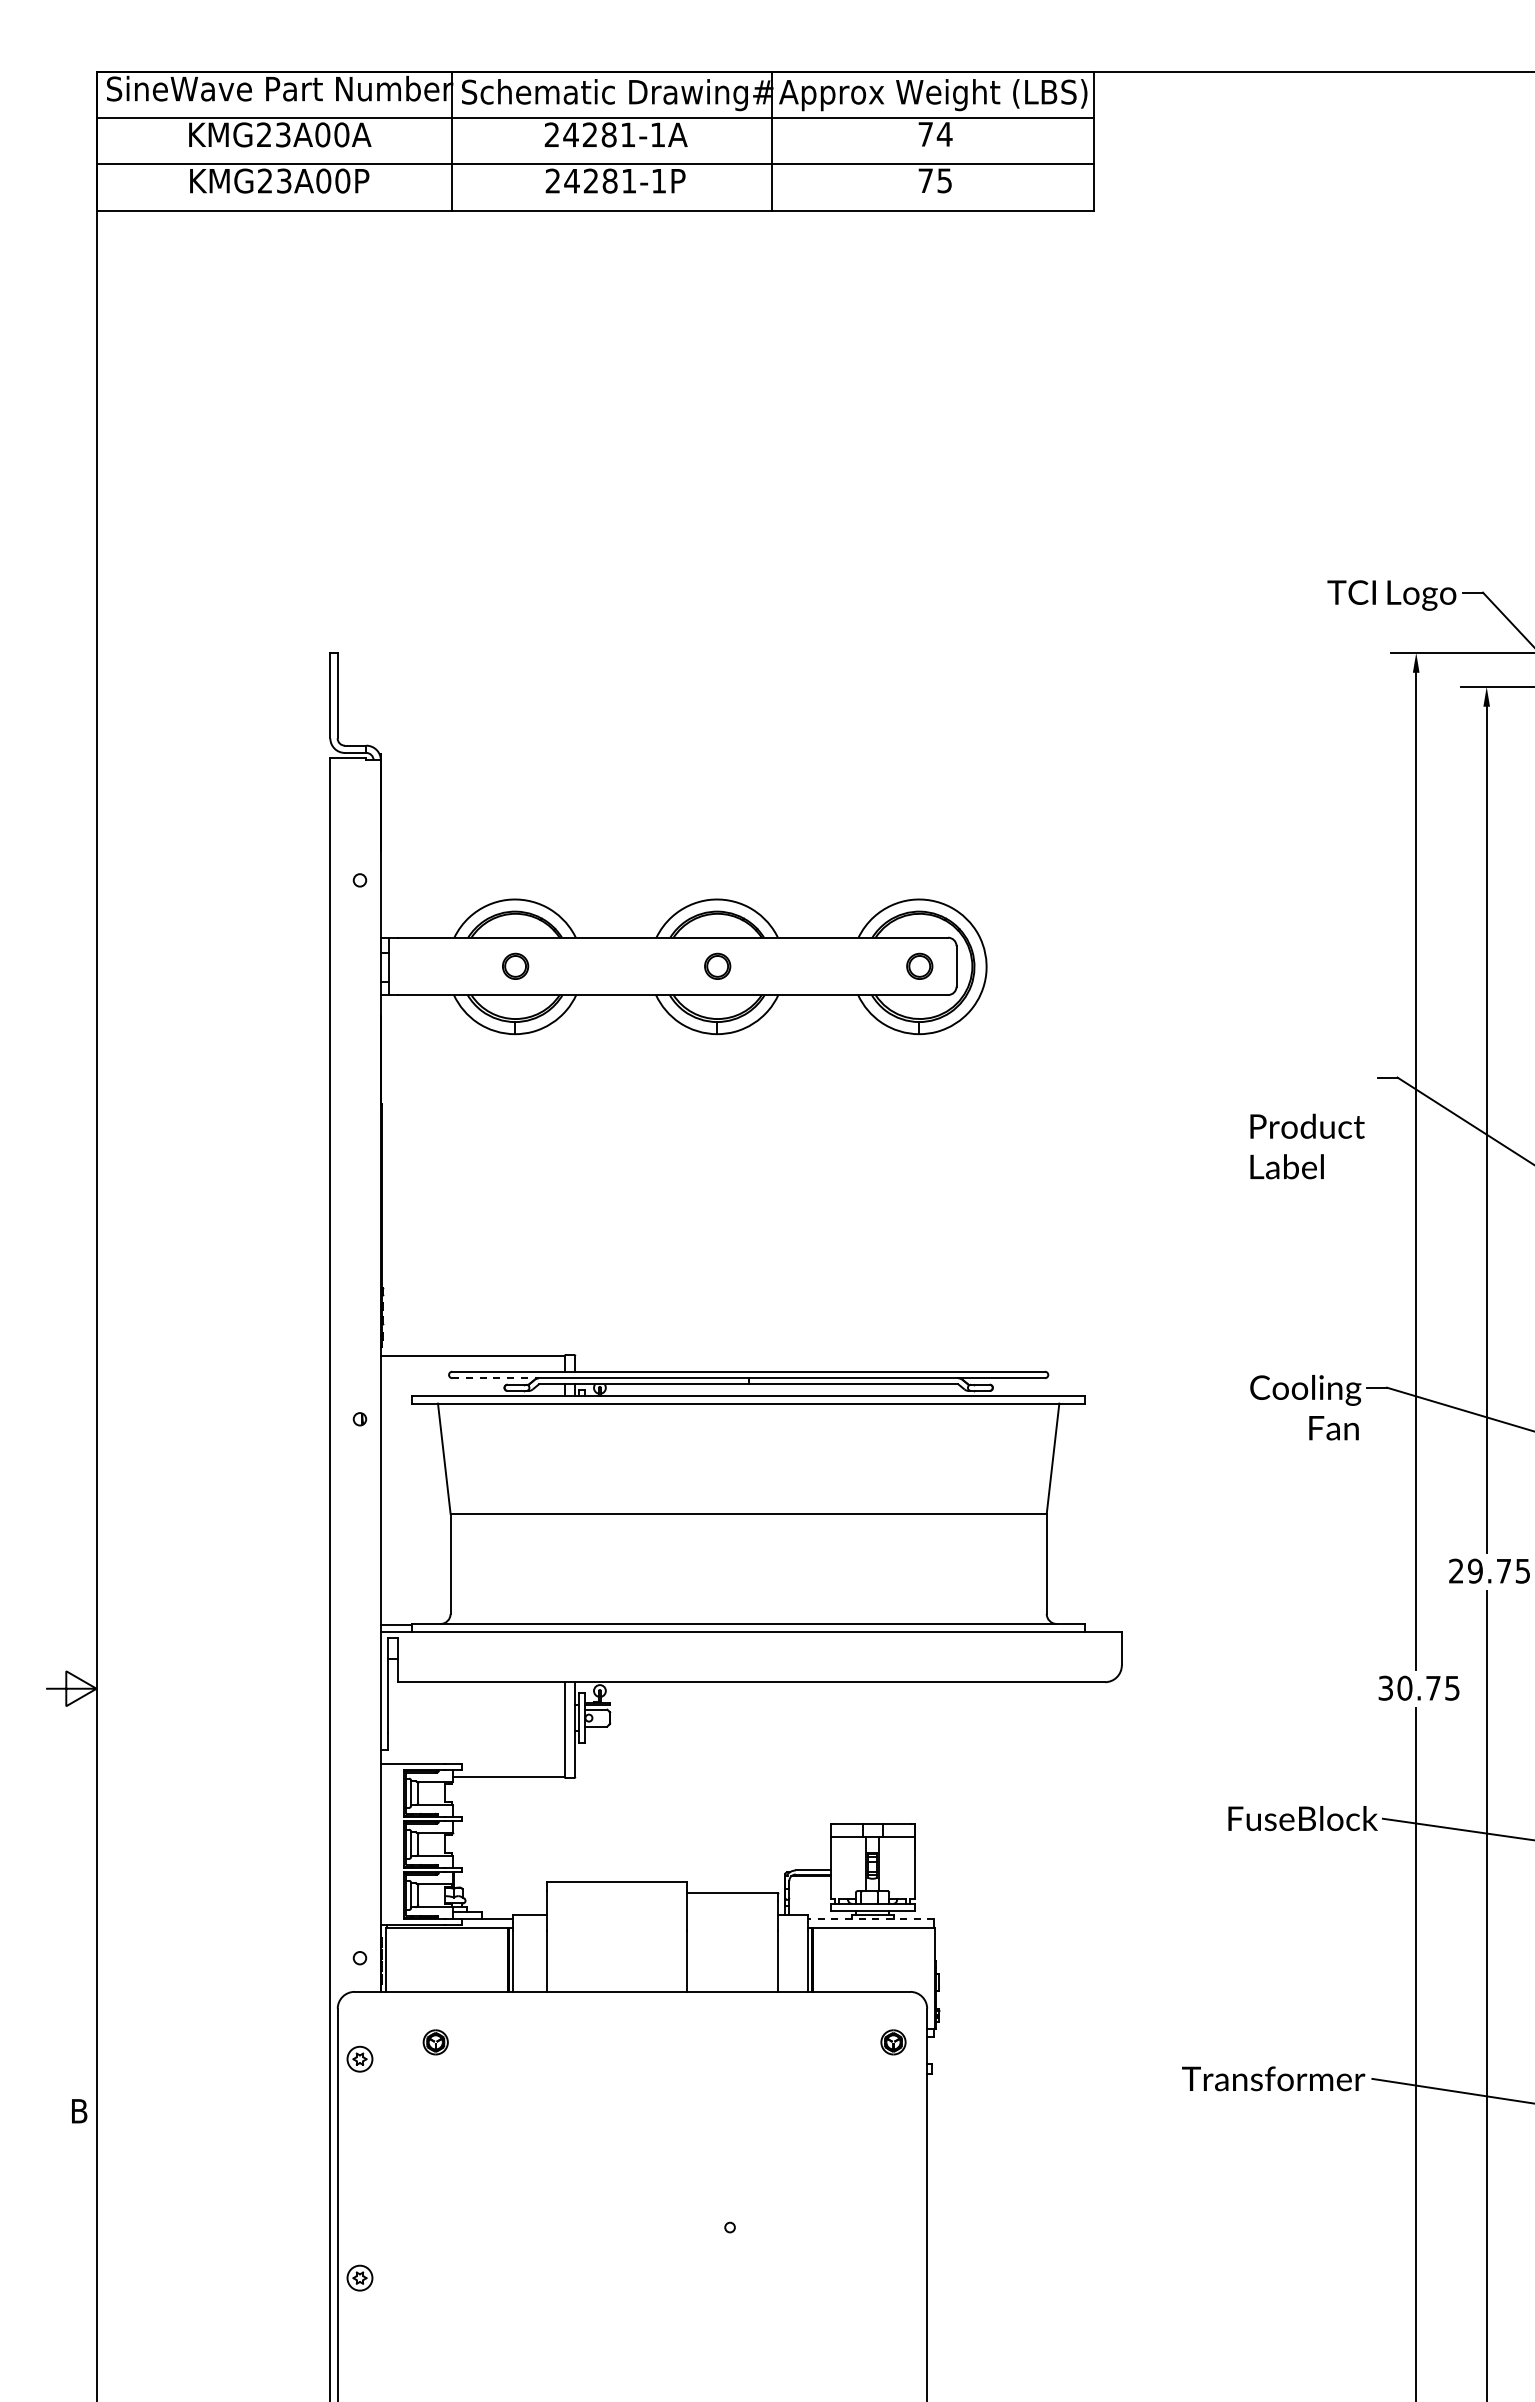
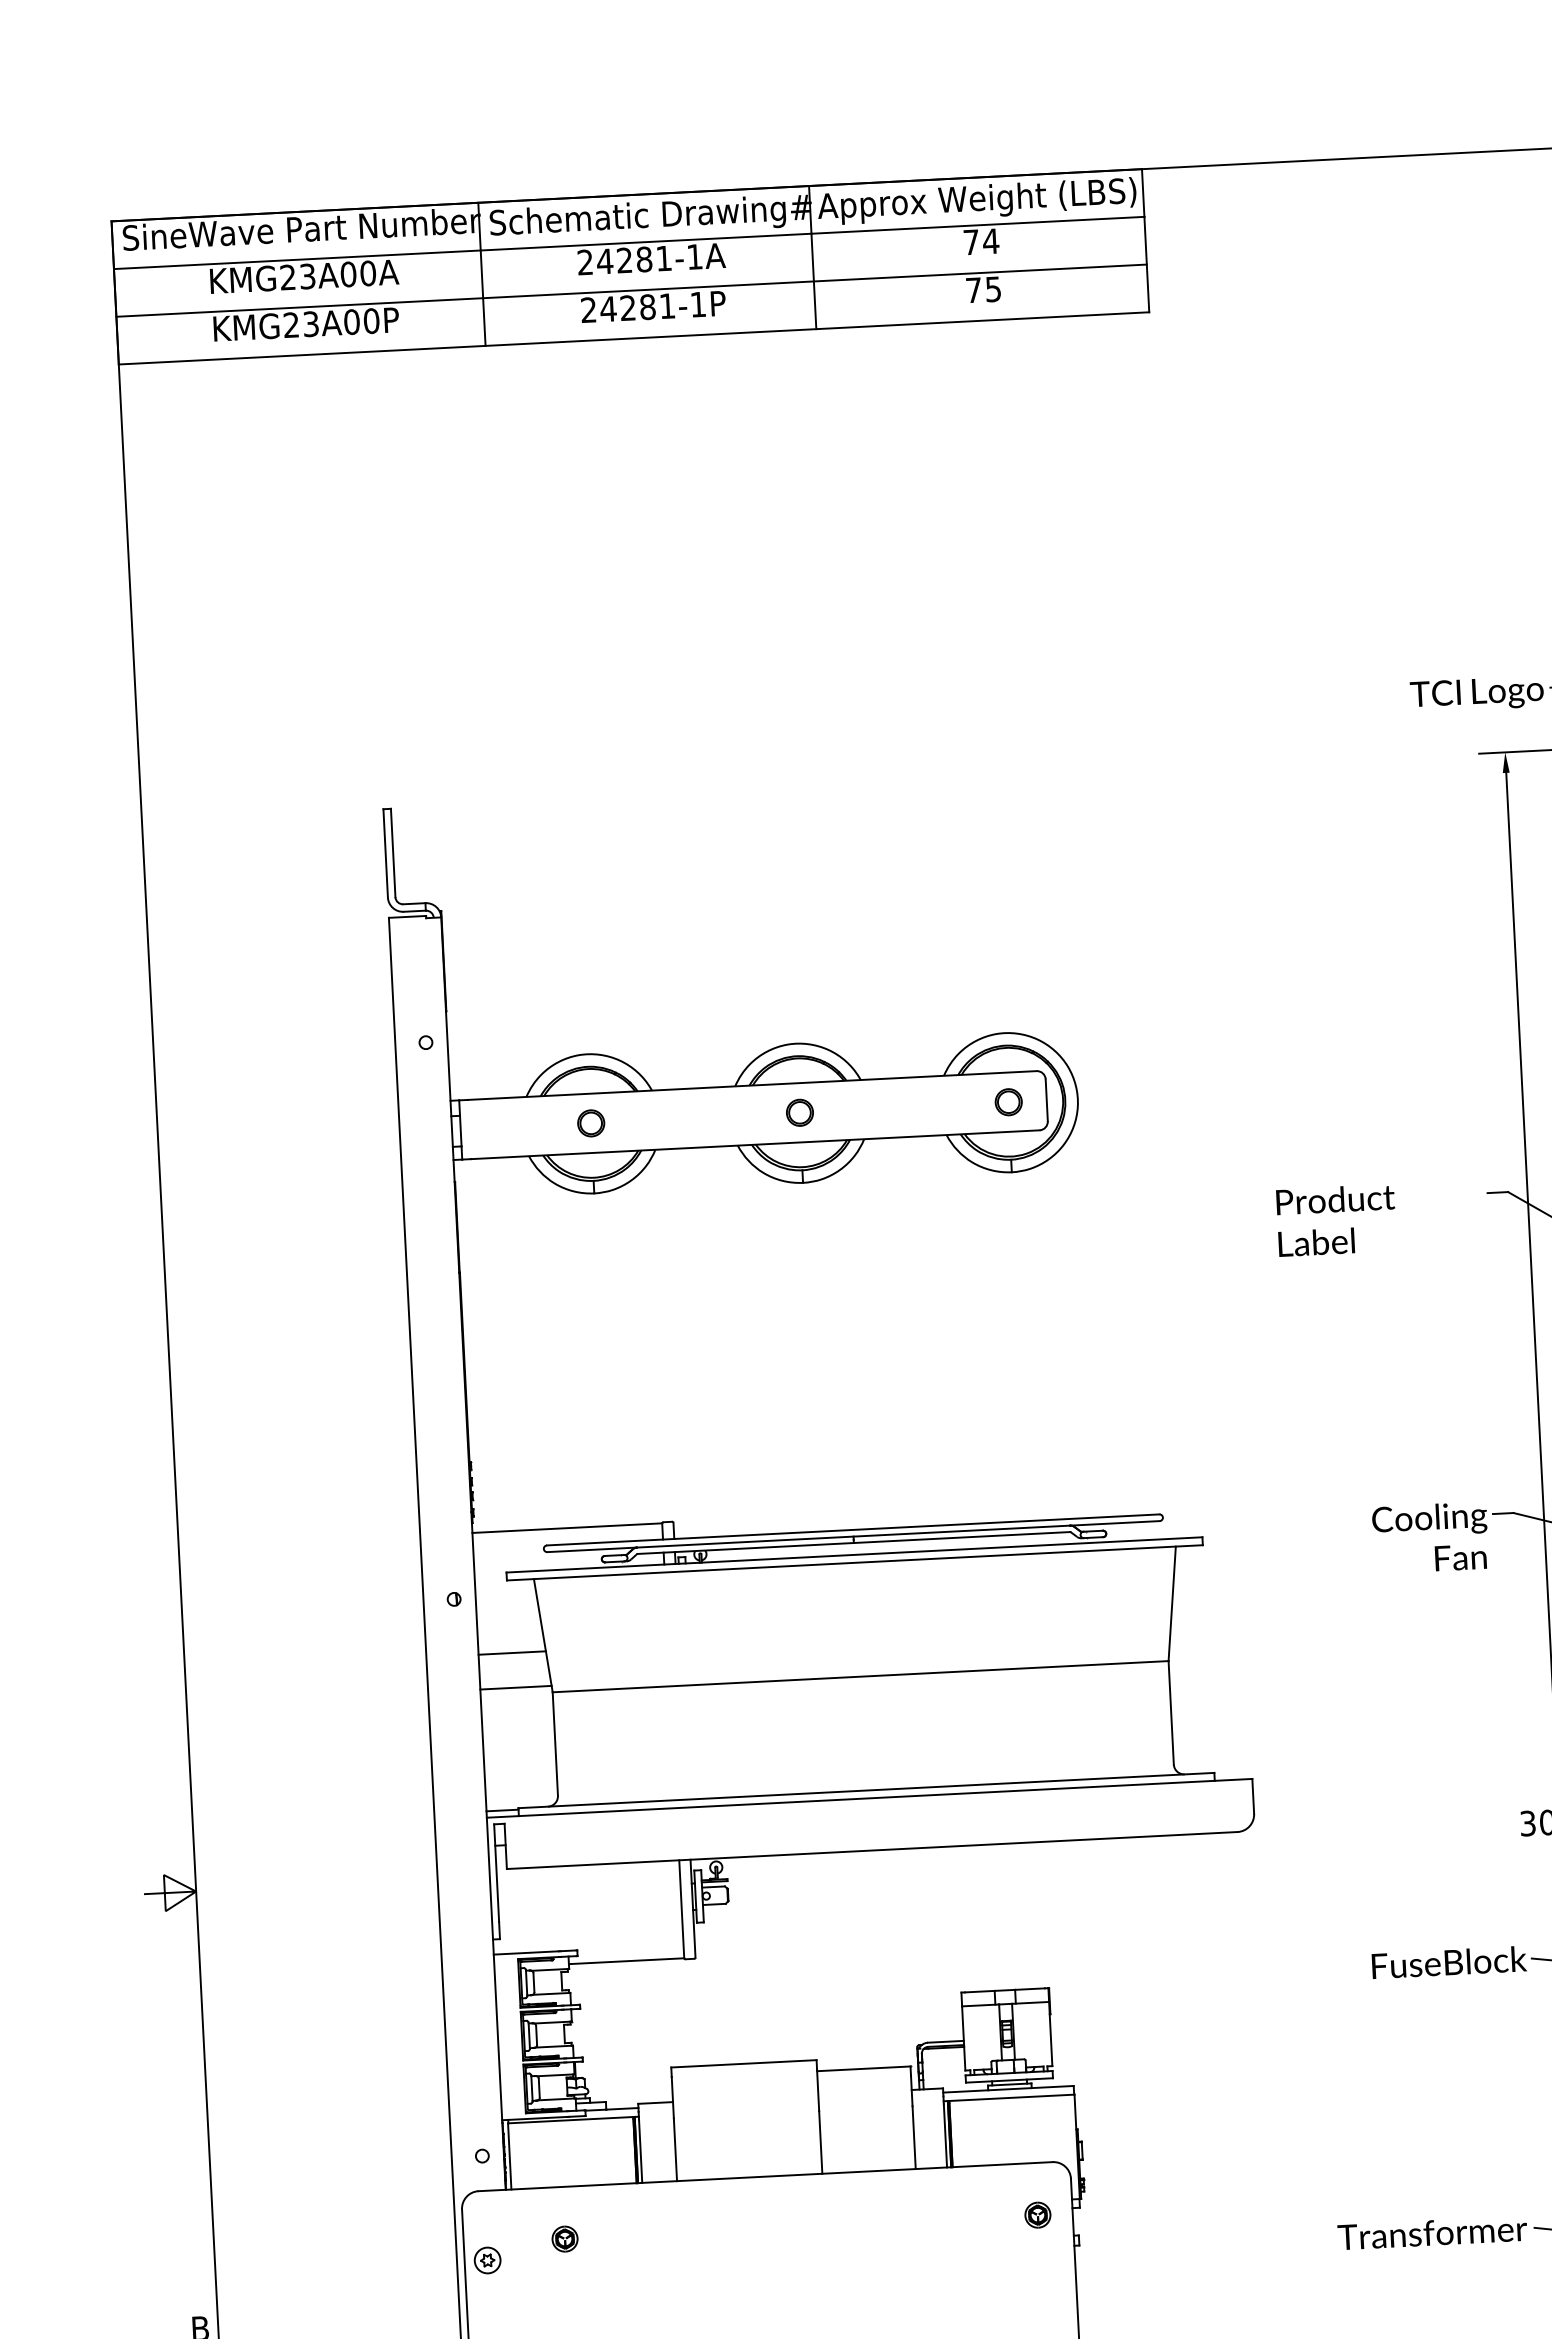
text: (1307, 1146) -> (1336, 1220), moved
line: (496, 1378) -> (593, 1550), dashed -> solid
line: (413, 1473) -> (512, 1652), added
line: (414, 1507) -> (515, 1687), added
line: (870, 1919) -> (1007, 2089), dashed -> solid

